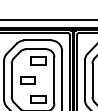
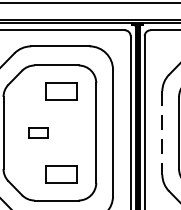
part: (27, 80) -> (37, 133), size x0.6
line: (84, 80) -> (161, 133), solid -> dashed

